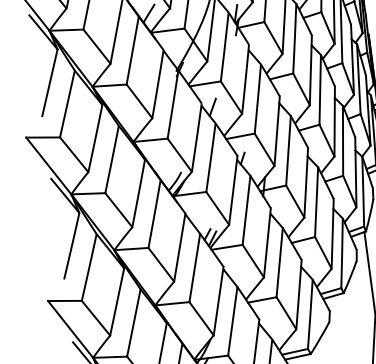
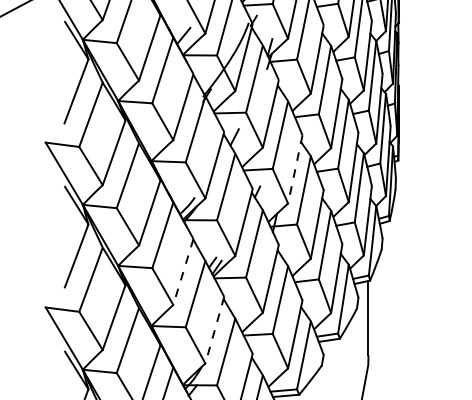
line: (277, 131) -> (295, 169), solid -> dashed
line: (179, 247) -> (183, 271), solid -> dashed
line: (218, 301) -> (214, 330), solid -> dashed

